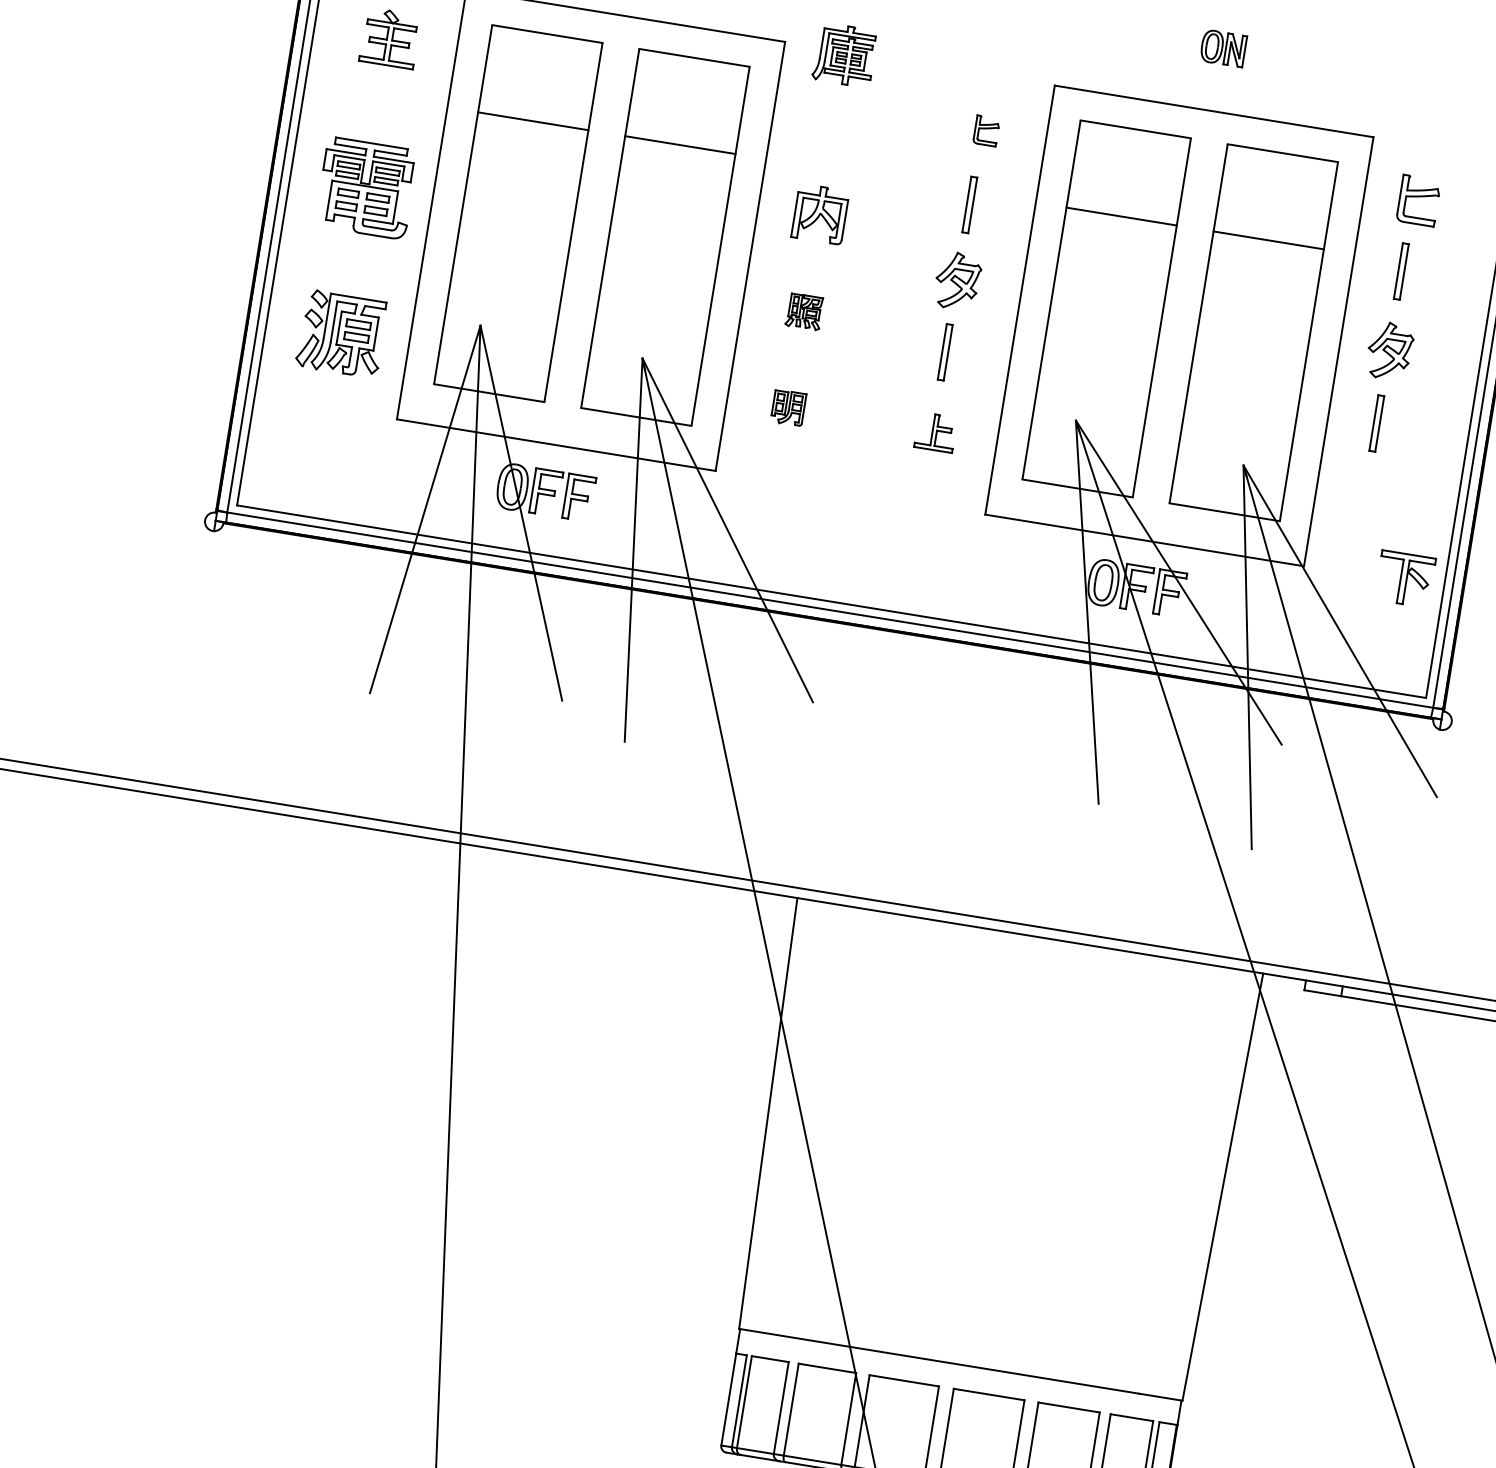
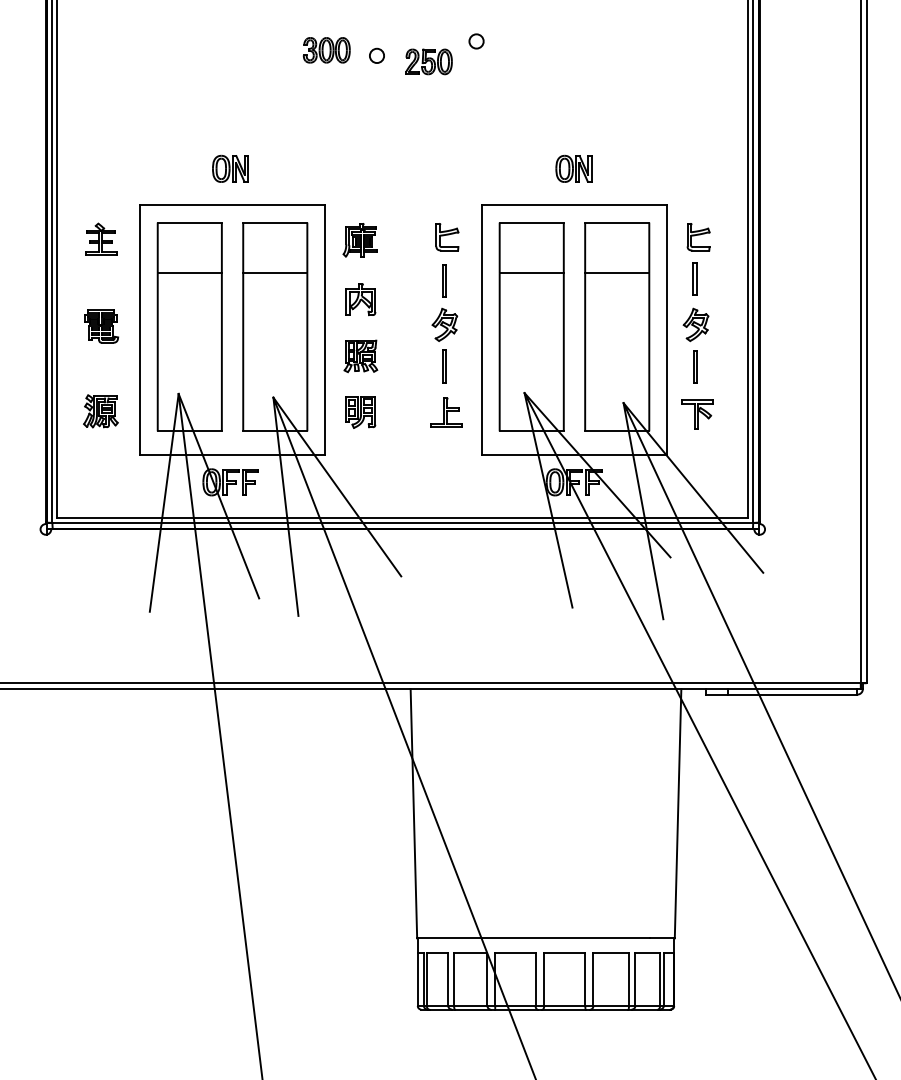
part: (1222, 47) -> (573, 168), size x1.43
part: (843, 55) -> (359, 240), moved
part: (986, 131) -> (447, 237), size x1.67
part: (366, 188) -> (101, 326), size x0.62
part: (803, 311) -> (360, 356), size x1.67
part: (341, 334) -> (100, 411), size x0.71
part: (788, 408) -> (360, 412), size x1.67
part: (936, 432) -> (446, 412), size x1.43
part: (1405, 578) -> (697, 414), moved

